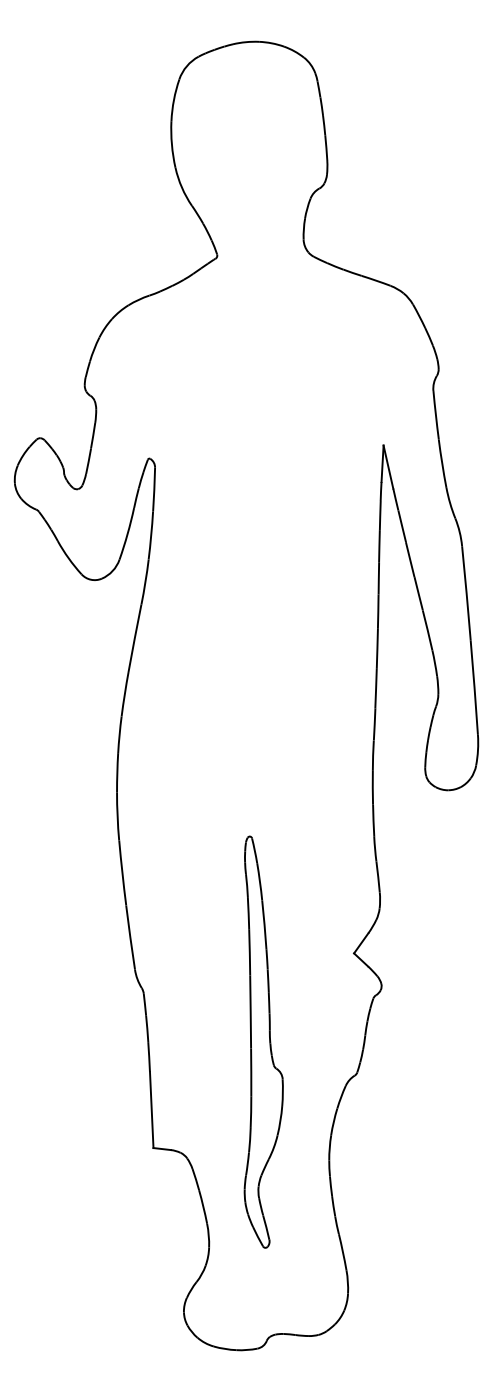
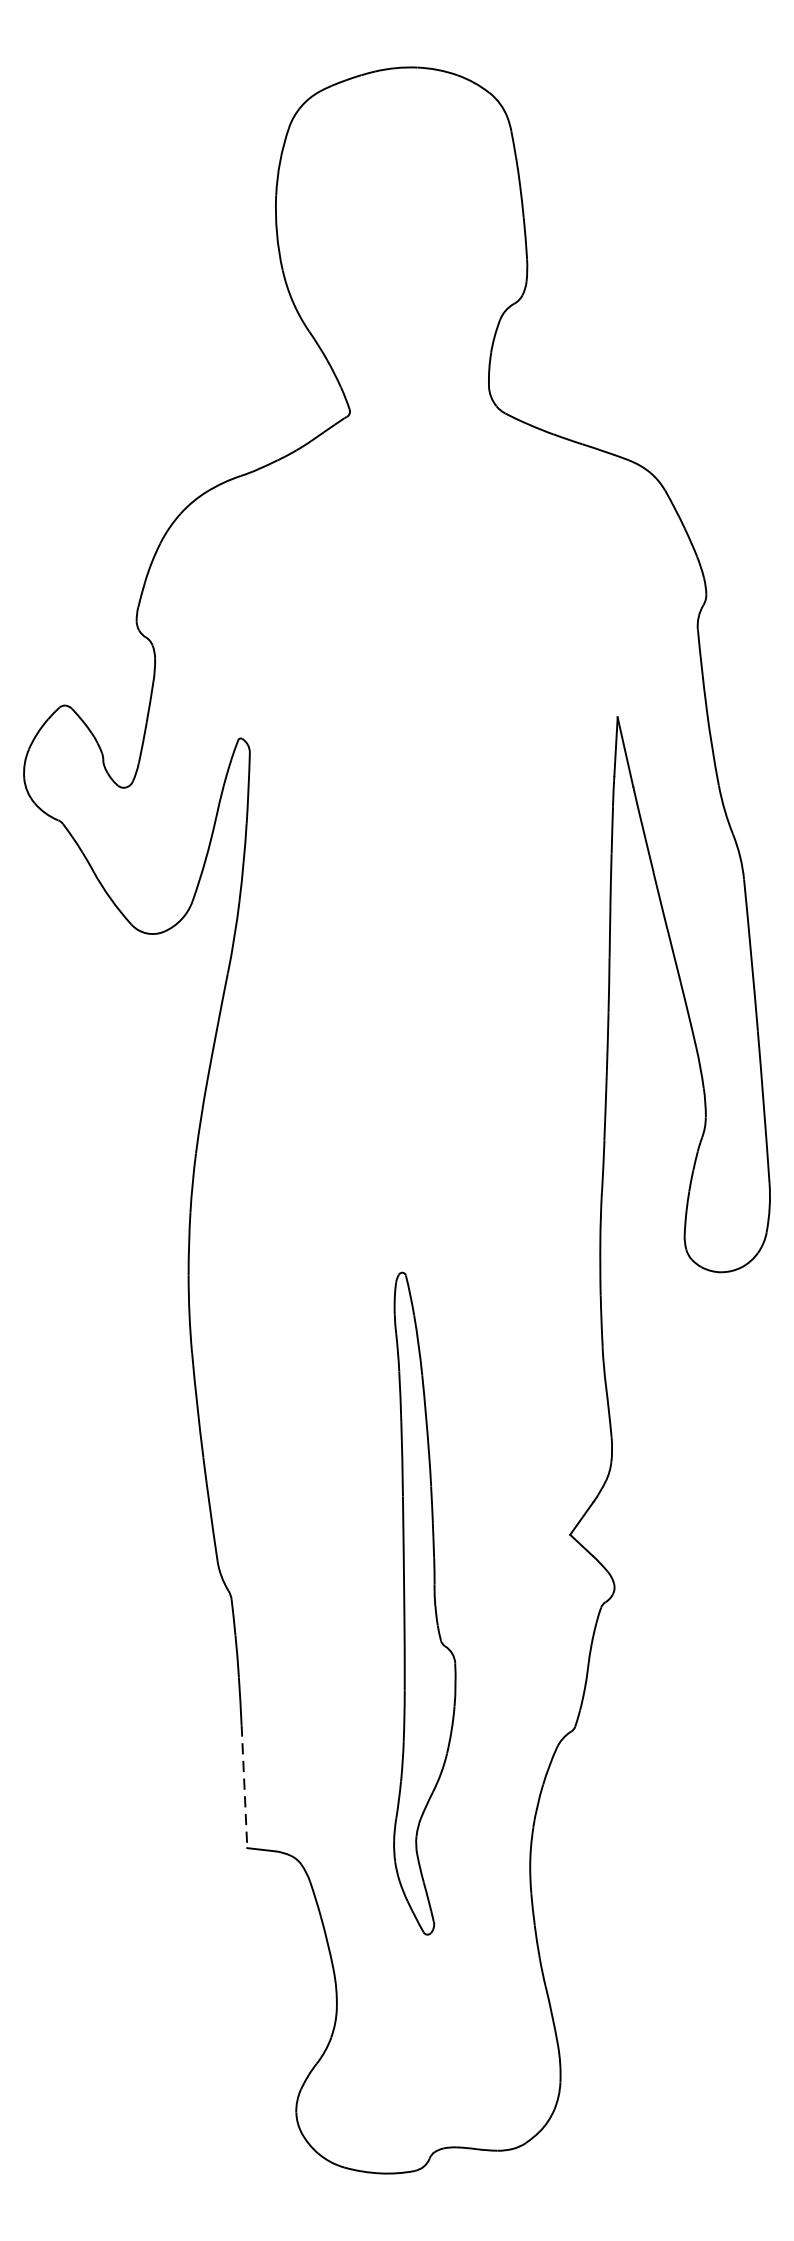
part: (263, 1041) -> (424, 1602), moved
line: (151, 1110) -> (244, 1787), solid -> dashed

